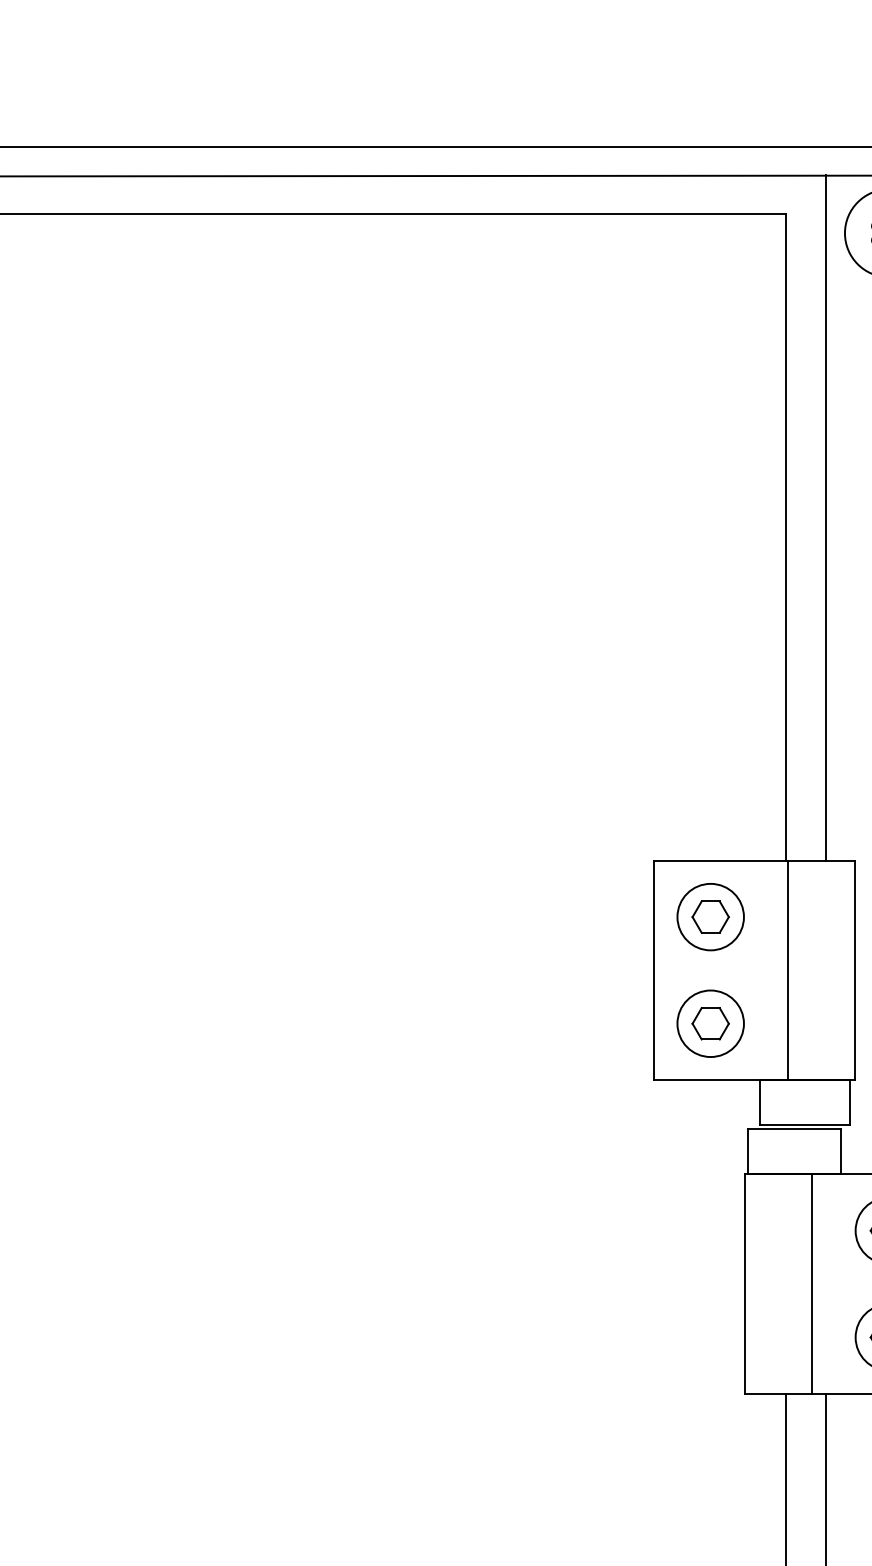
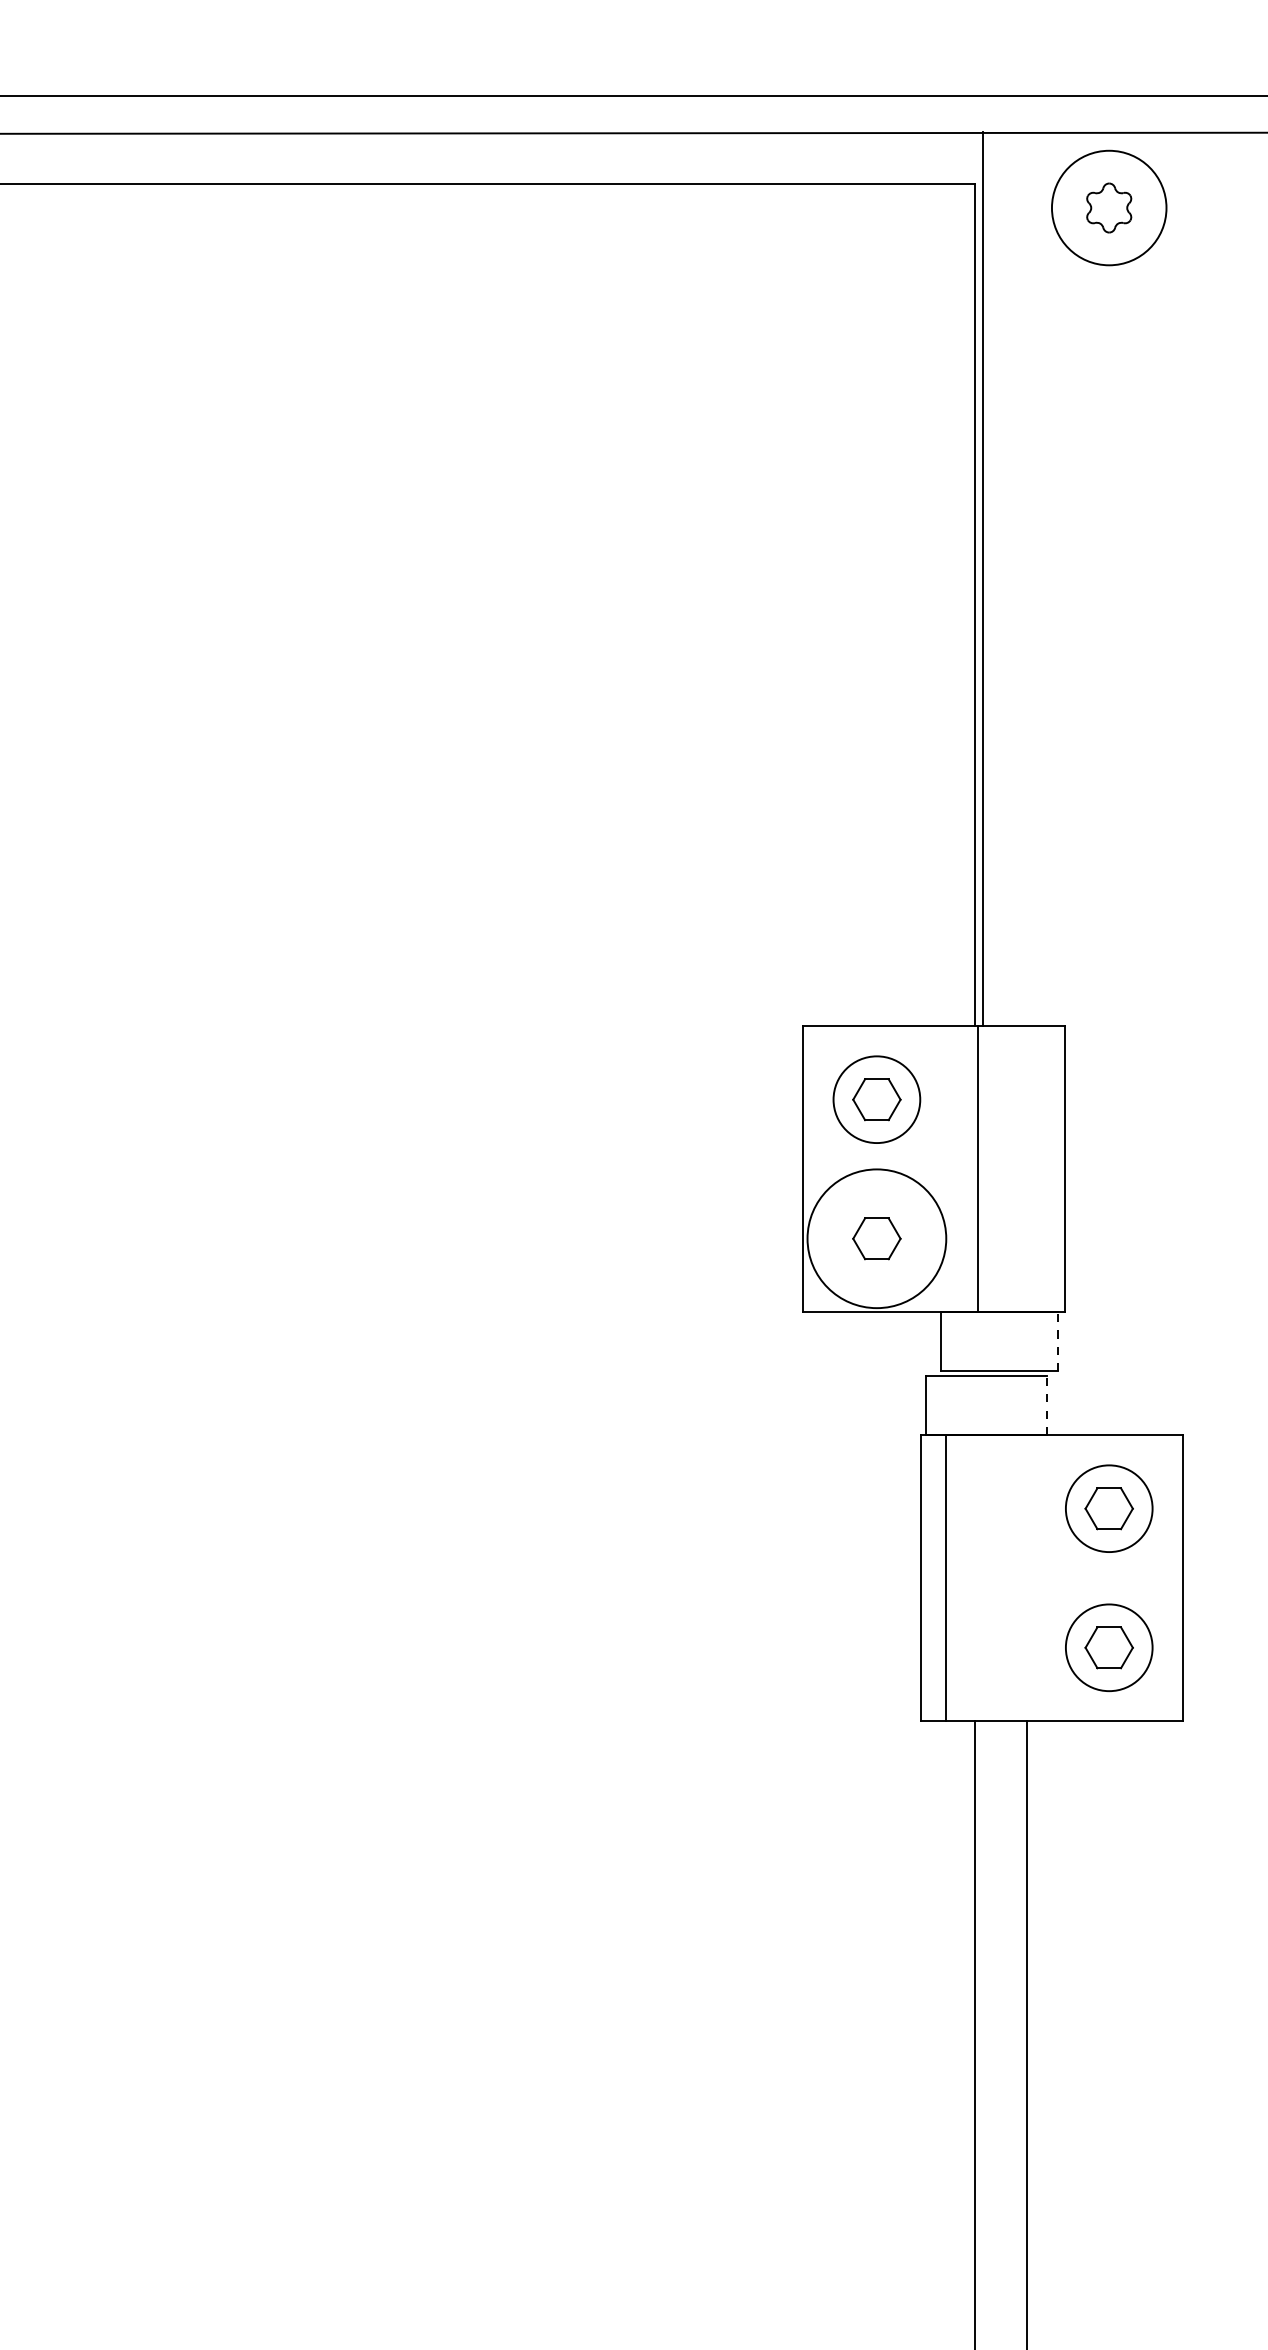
line: (826, 518) -> (983, 579), moved
circle: (710, 1023) -> (876, 1238), size x1.6
line: (849, 1102) -> (1058, 1341), solid -> dashed
line: (840, 1151) -> (1046, 1405), solid -> dashed
line: (811, 1284) -> (946, 1578), moved

